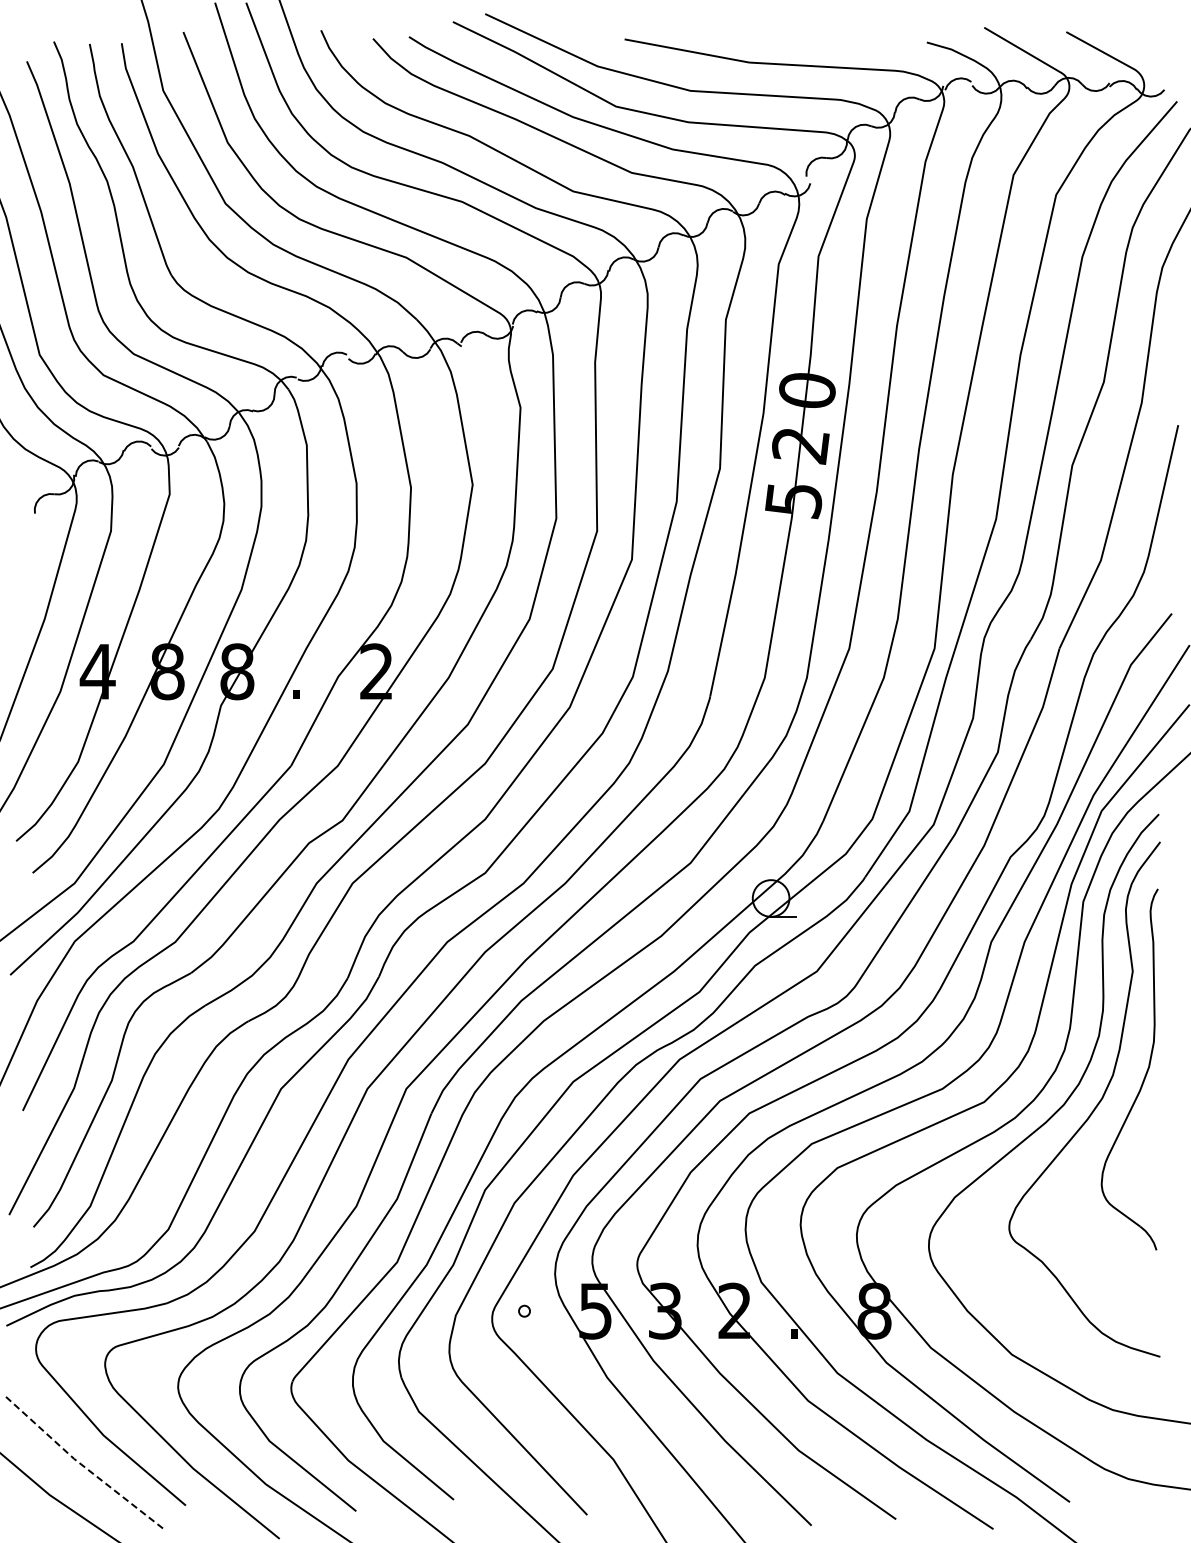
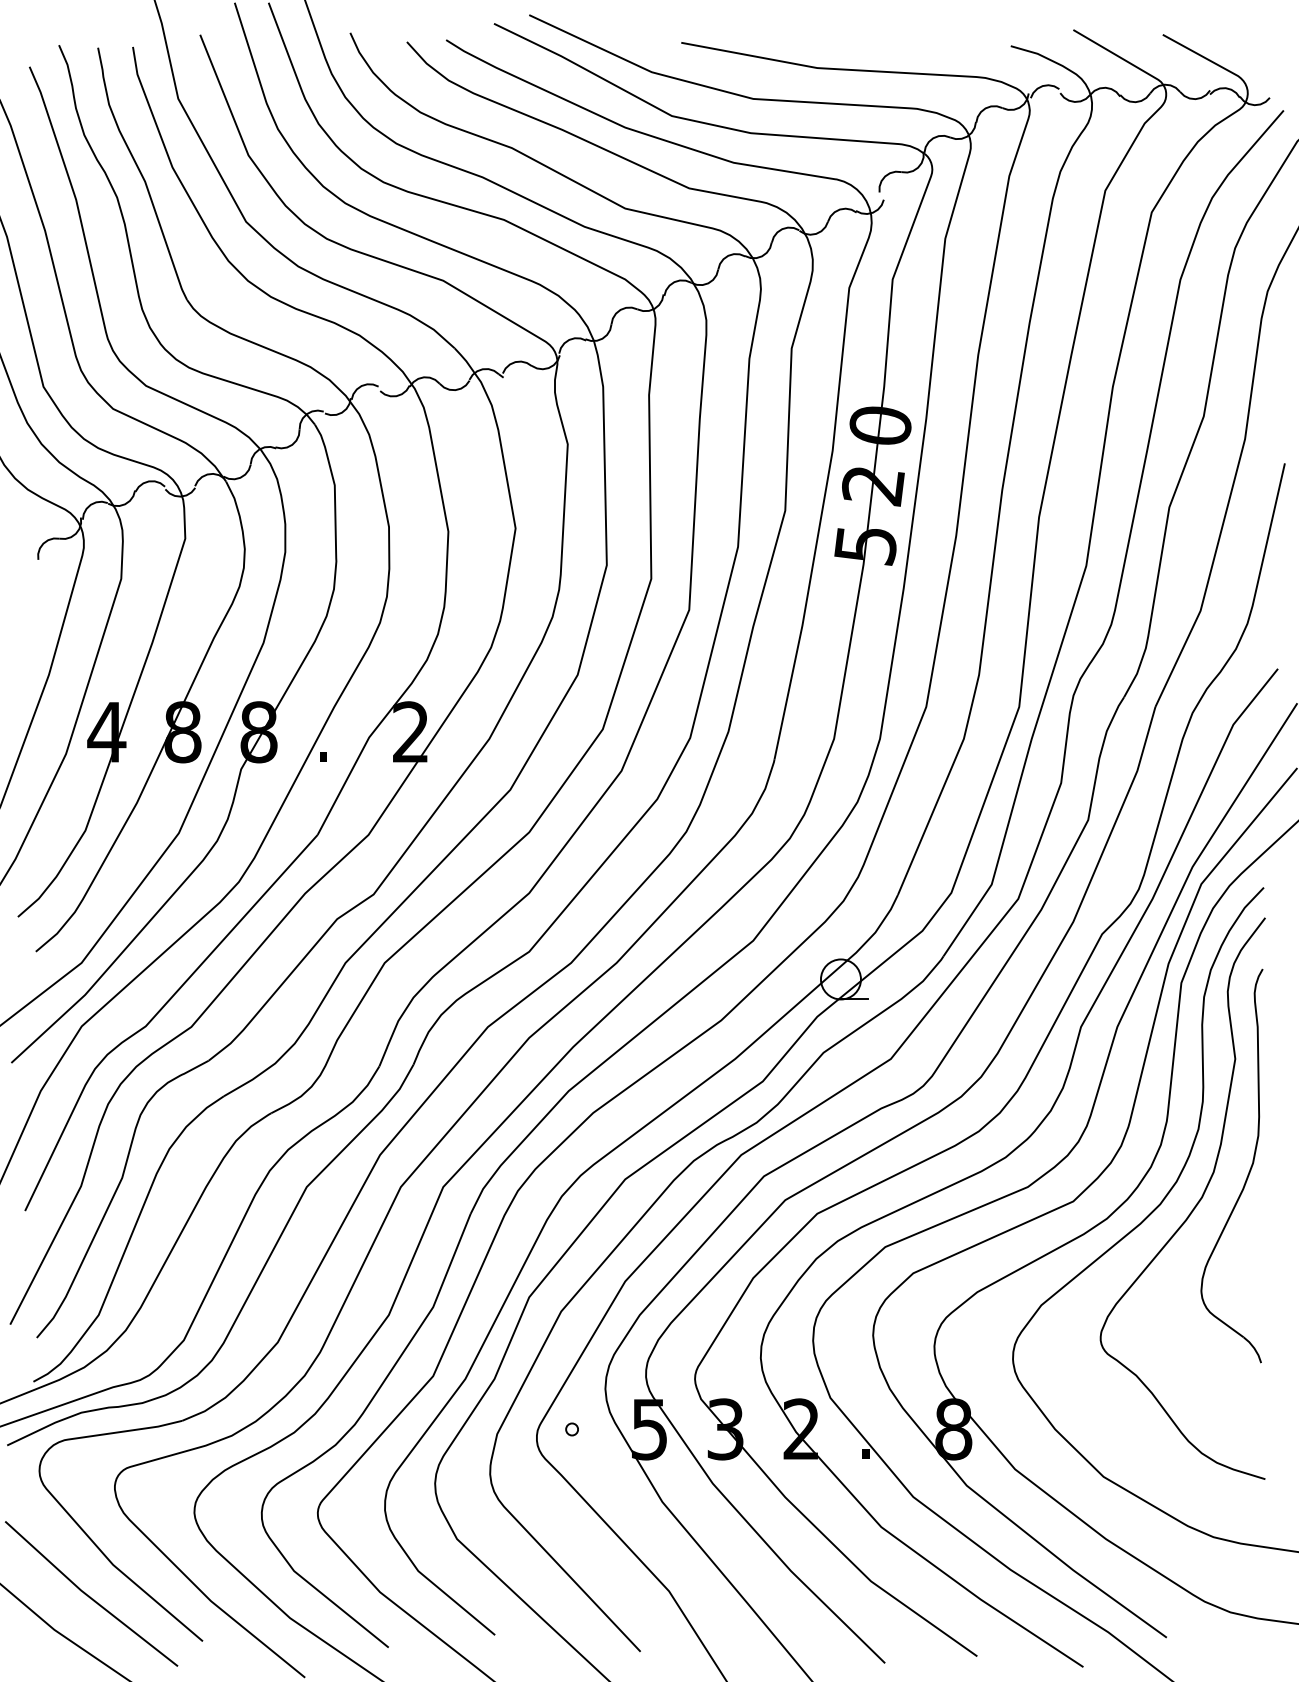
line: (80, 1463) -> (87, 1595), dashed -> solid

